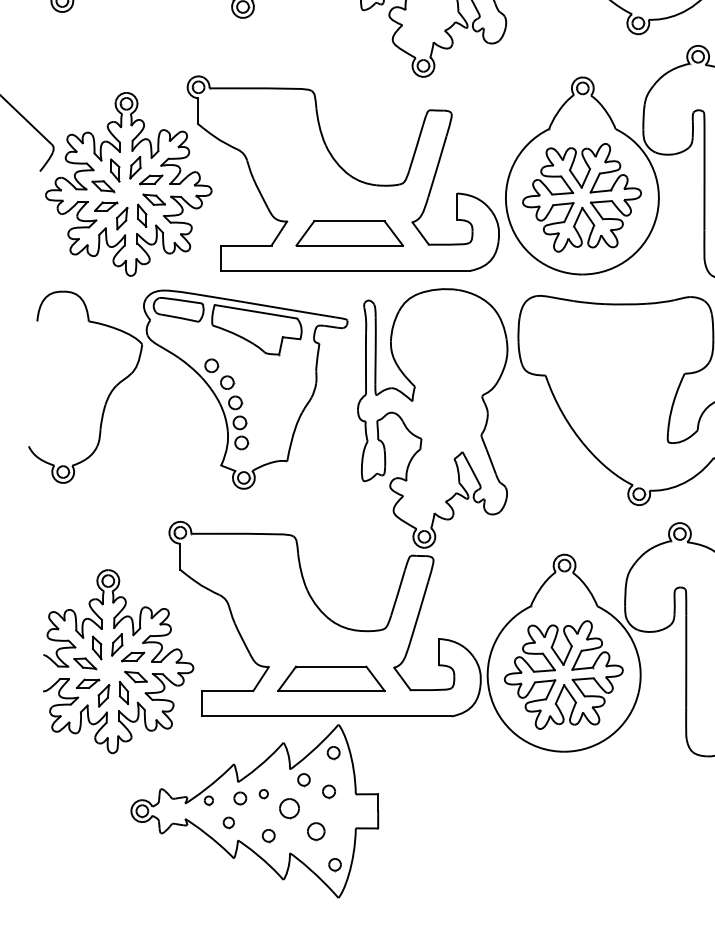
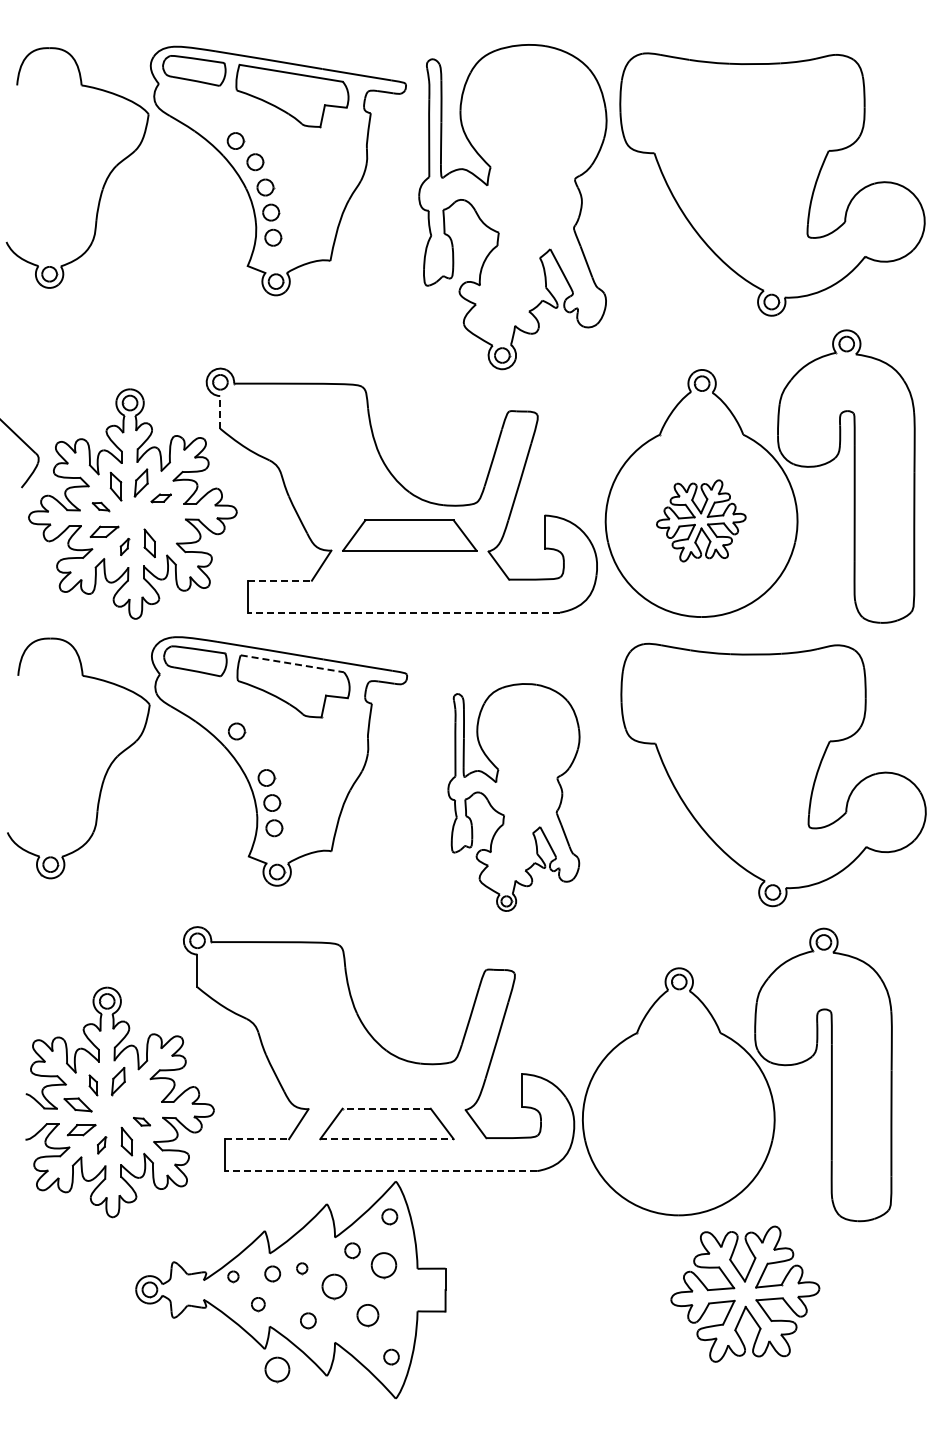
line: (198, 110) -> (220, 411), solid -> dashed
part: (150, 179) -> (160, 497), size x0.7
part: (102, 186) -> (100, 506), size x0.6
part: (582, 197) -> (701, 520), size x0.6
part: (154, 199) -> (164, 522), removed
part: (122, 218) -> (124, 546), size x0.6
part: (349, 233) -> (409, 535), moved
line: (245, 245) -> (279, 580), solid -> dashed
line: (344, 270) -> (403, 612), solid -> dashed
line: (256, 311) -> (292, 663), solid -> dashed
part: (227, 382) -> (256, 752), removed
part: (432, 418) -> (513, 797), size x0.7
part: (97, 648) -> (93, 1085), size x0.7
part: (133, 656) -> (138, 1096), removed
line: (331, 666) -> (386, 1108), solid -> dashed
part: (563, 674) -> (745, 1293), moved
part: (135, 676) -> (141, 1121), size x0.6
line: (228, 691) -> (257, 1139), solid -> dashed
line: (331, 691) -> (387, 1139), solid -> dashed
part: (103, 696) -> (101, 1145), size x0.6
line: (326, 716) -> (380, 1171), solid -> dashed
part: (328, 791) -> (383, 1265), size x1.6
part: (244, 874) -> (277, 1369), added

